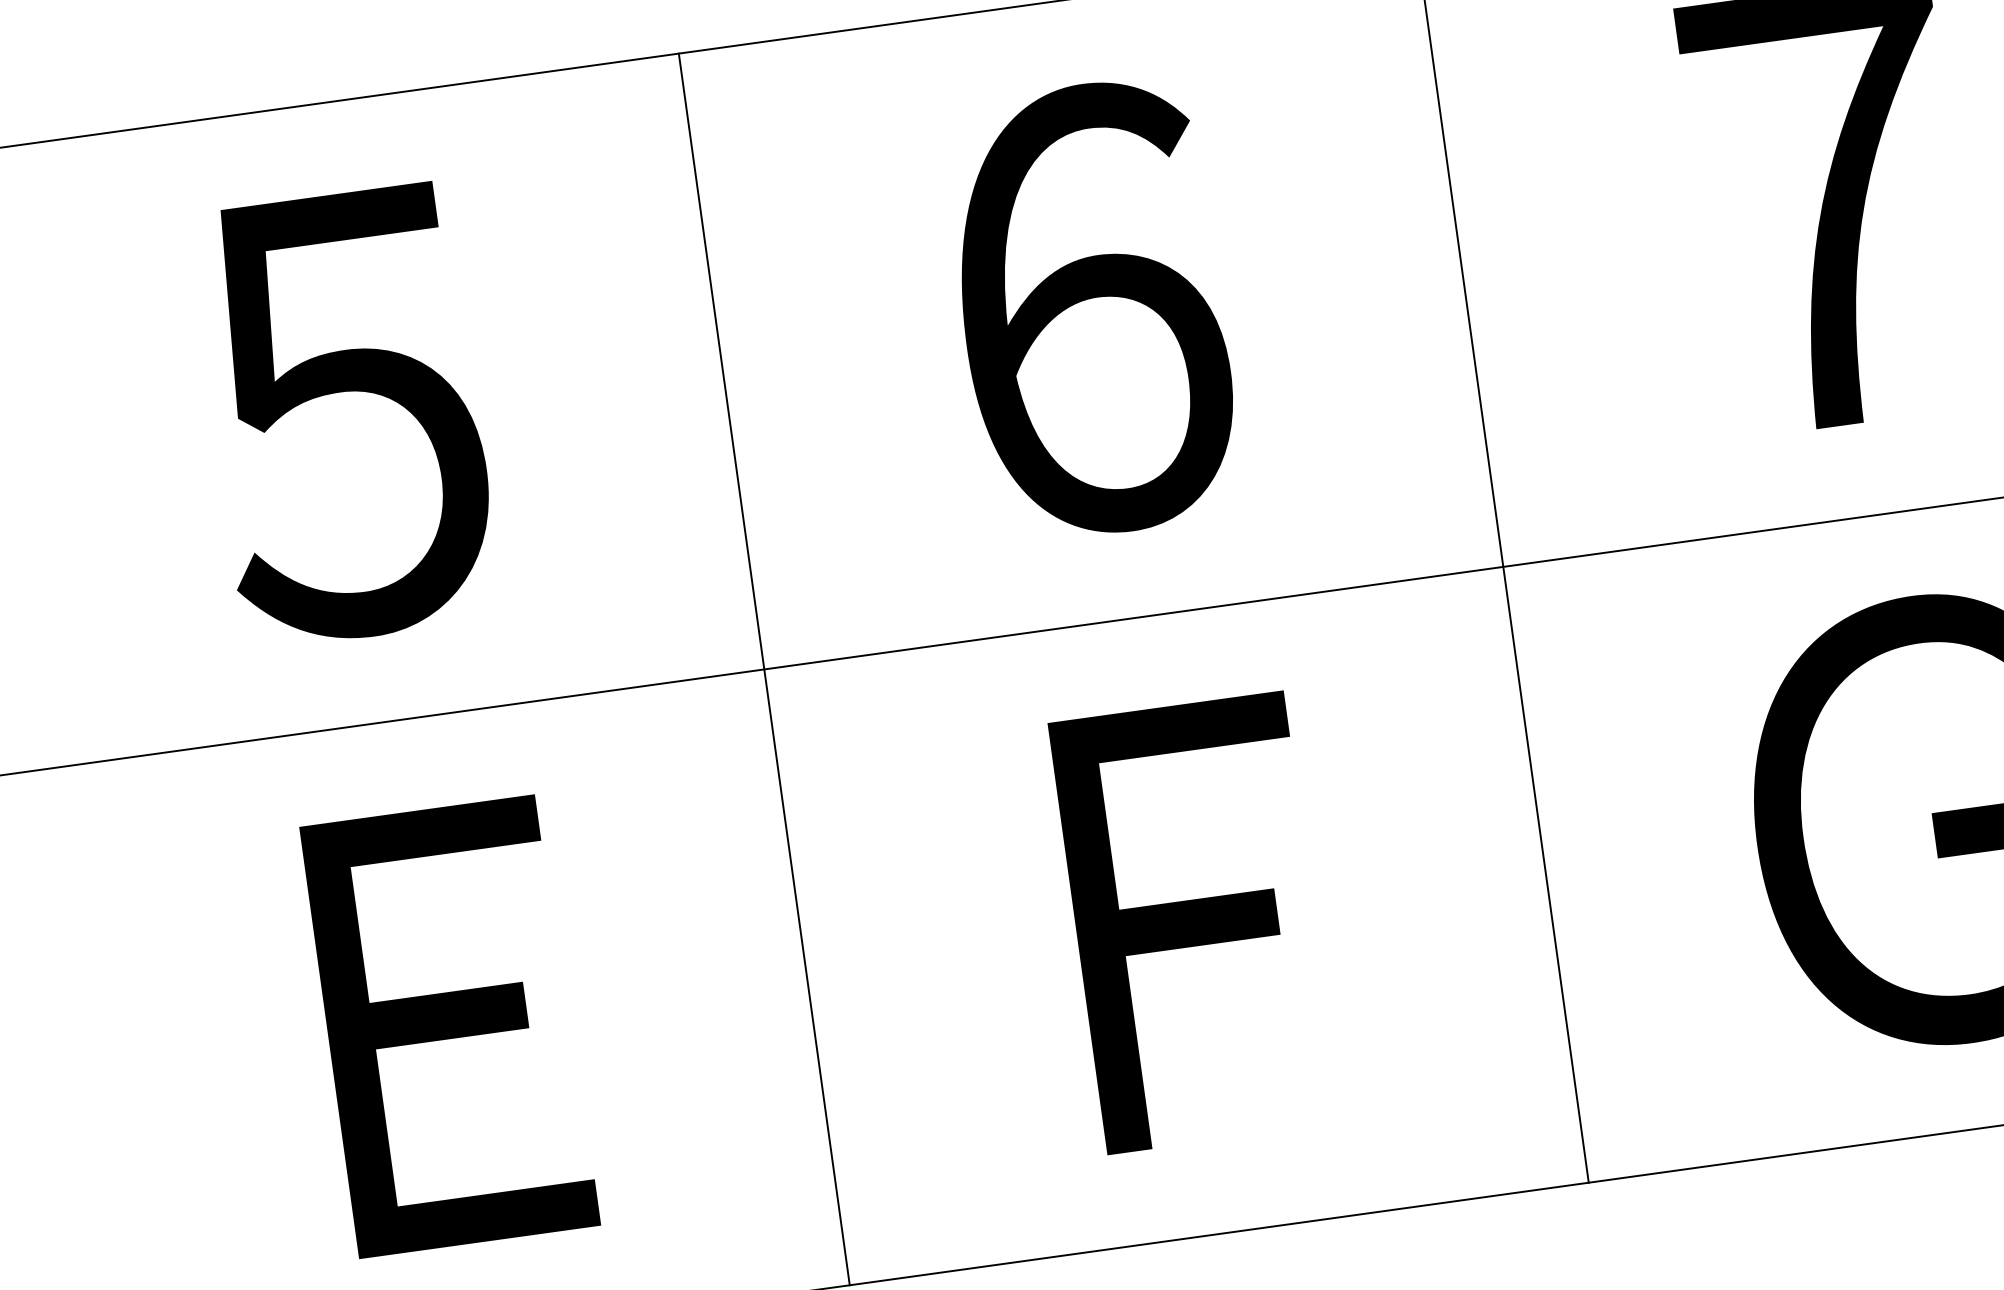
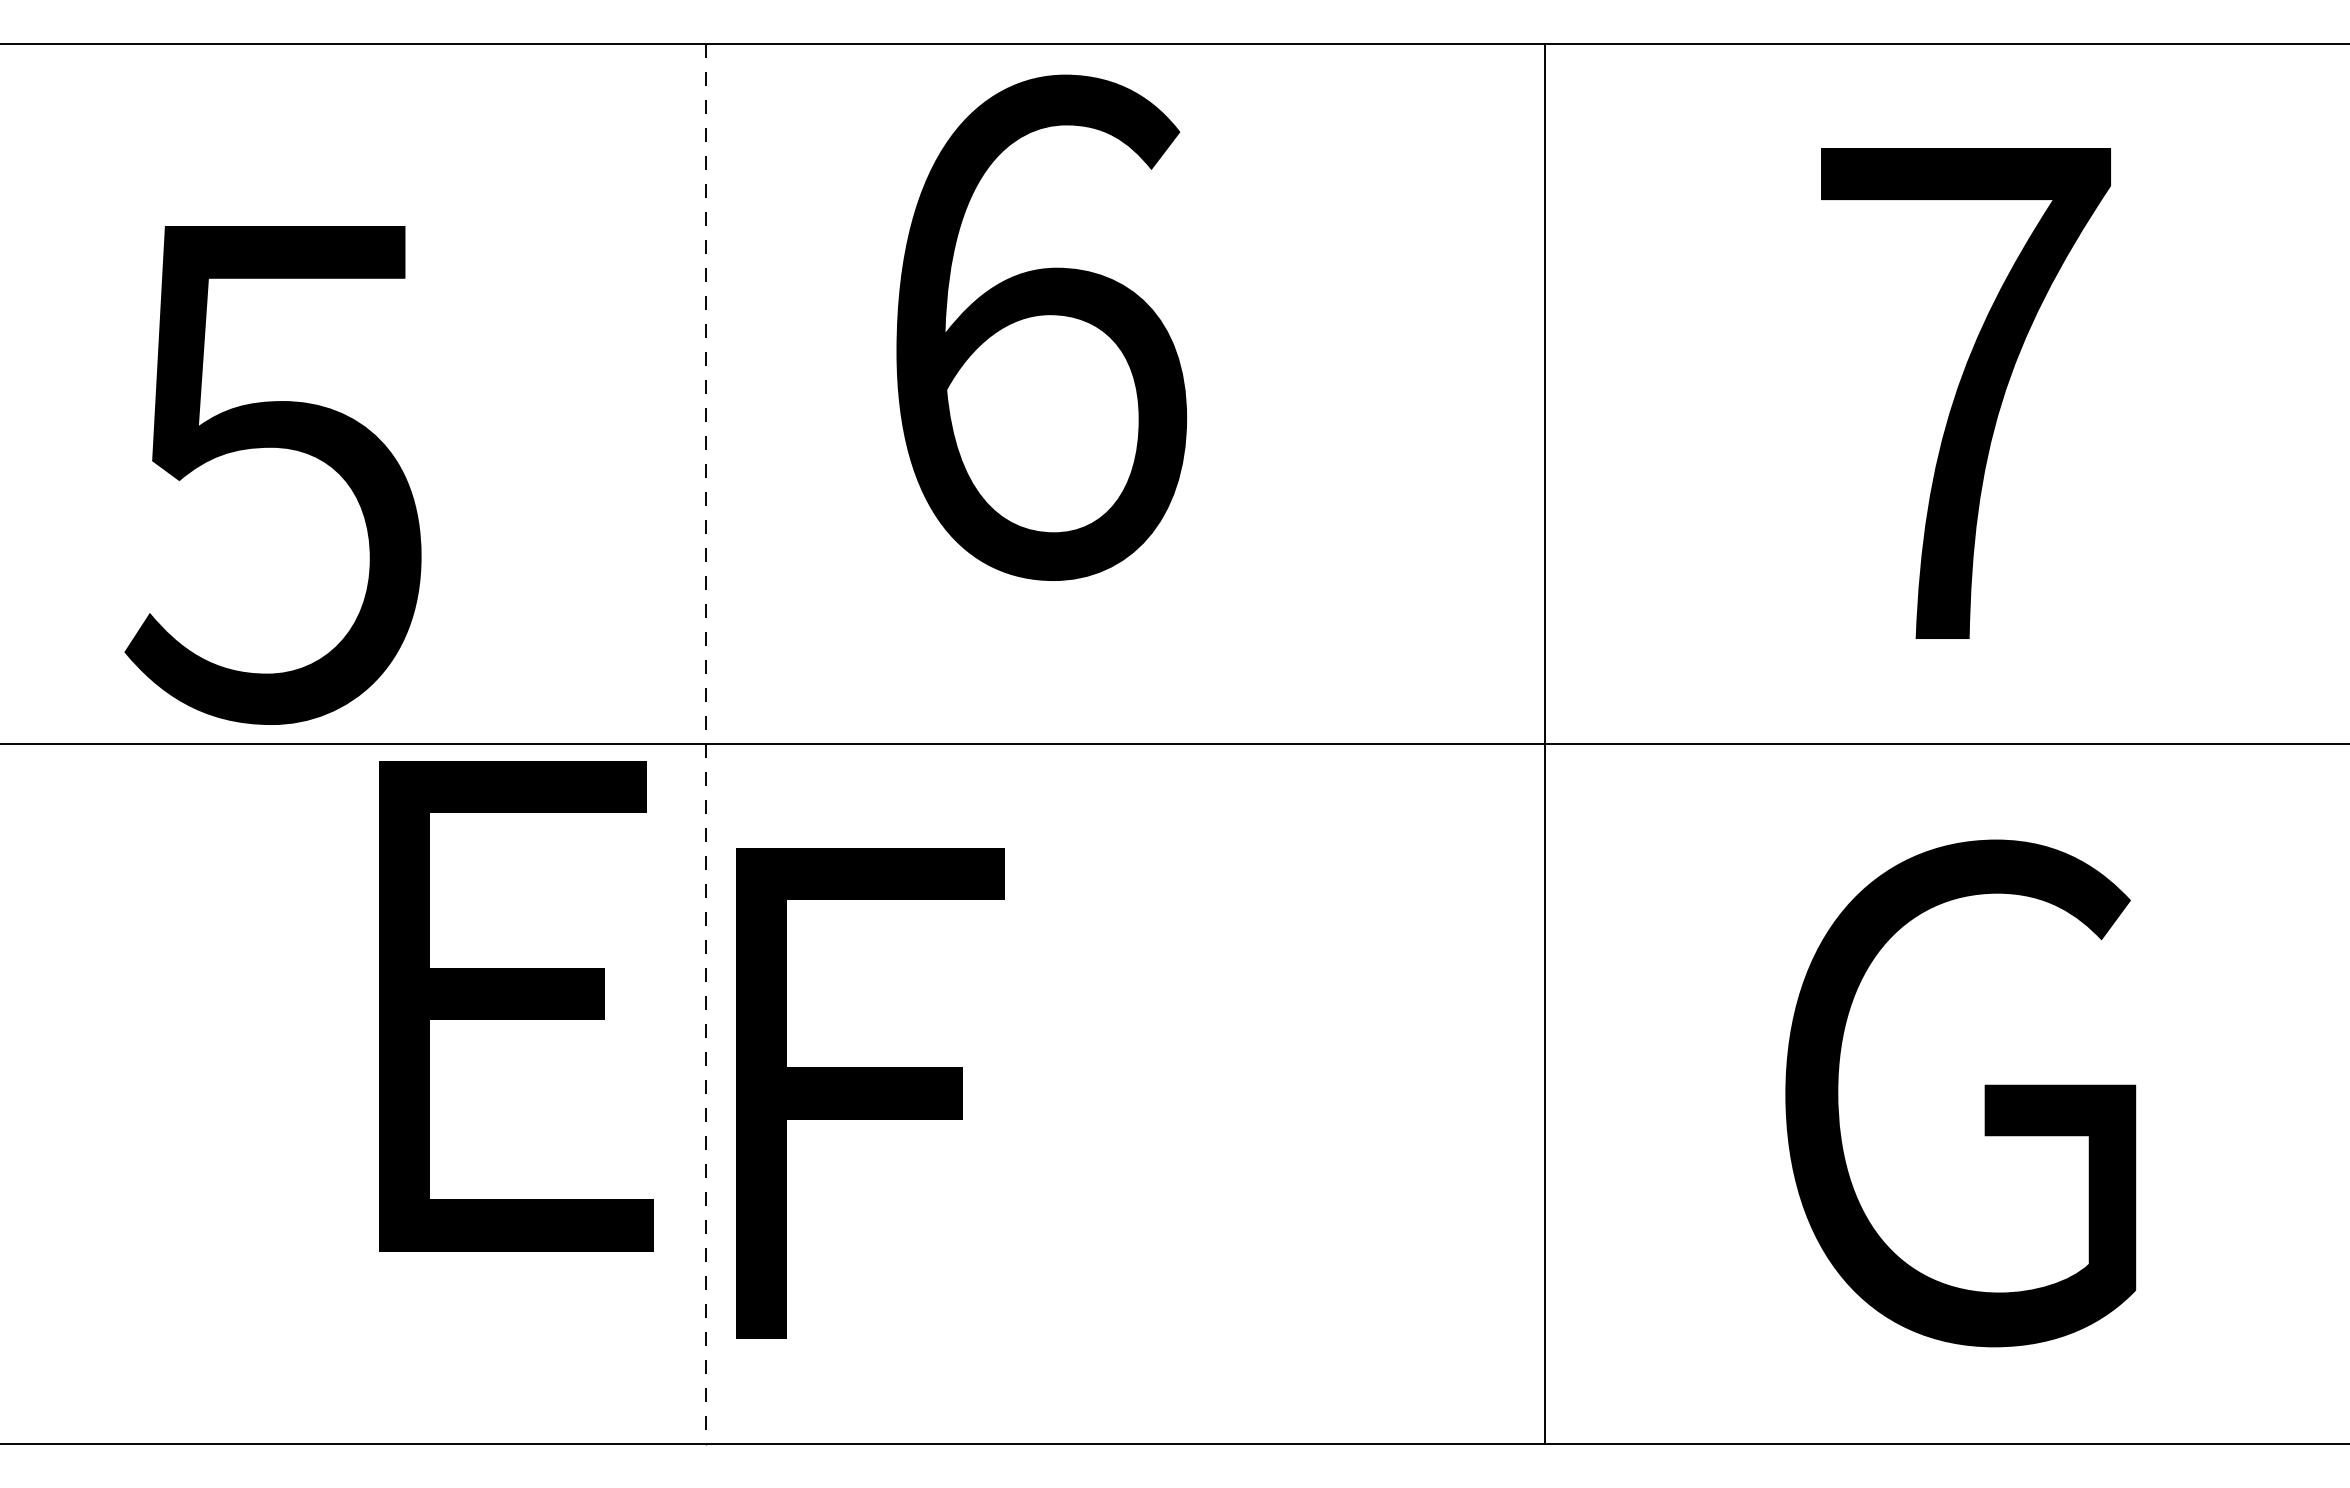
text: (1091, 309) -> (1041, 327), moved
text: (345, 416) -> (272, 475), moved
line: (763, 669) -> (705, 744), solid -> dashed
text: (1195, 923) -> (870, 1093), moved
text: (450, 1026) -> (516, 1006), moved

